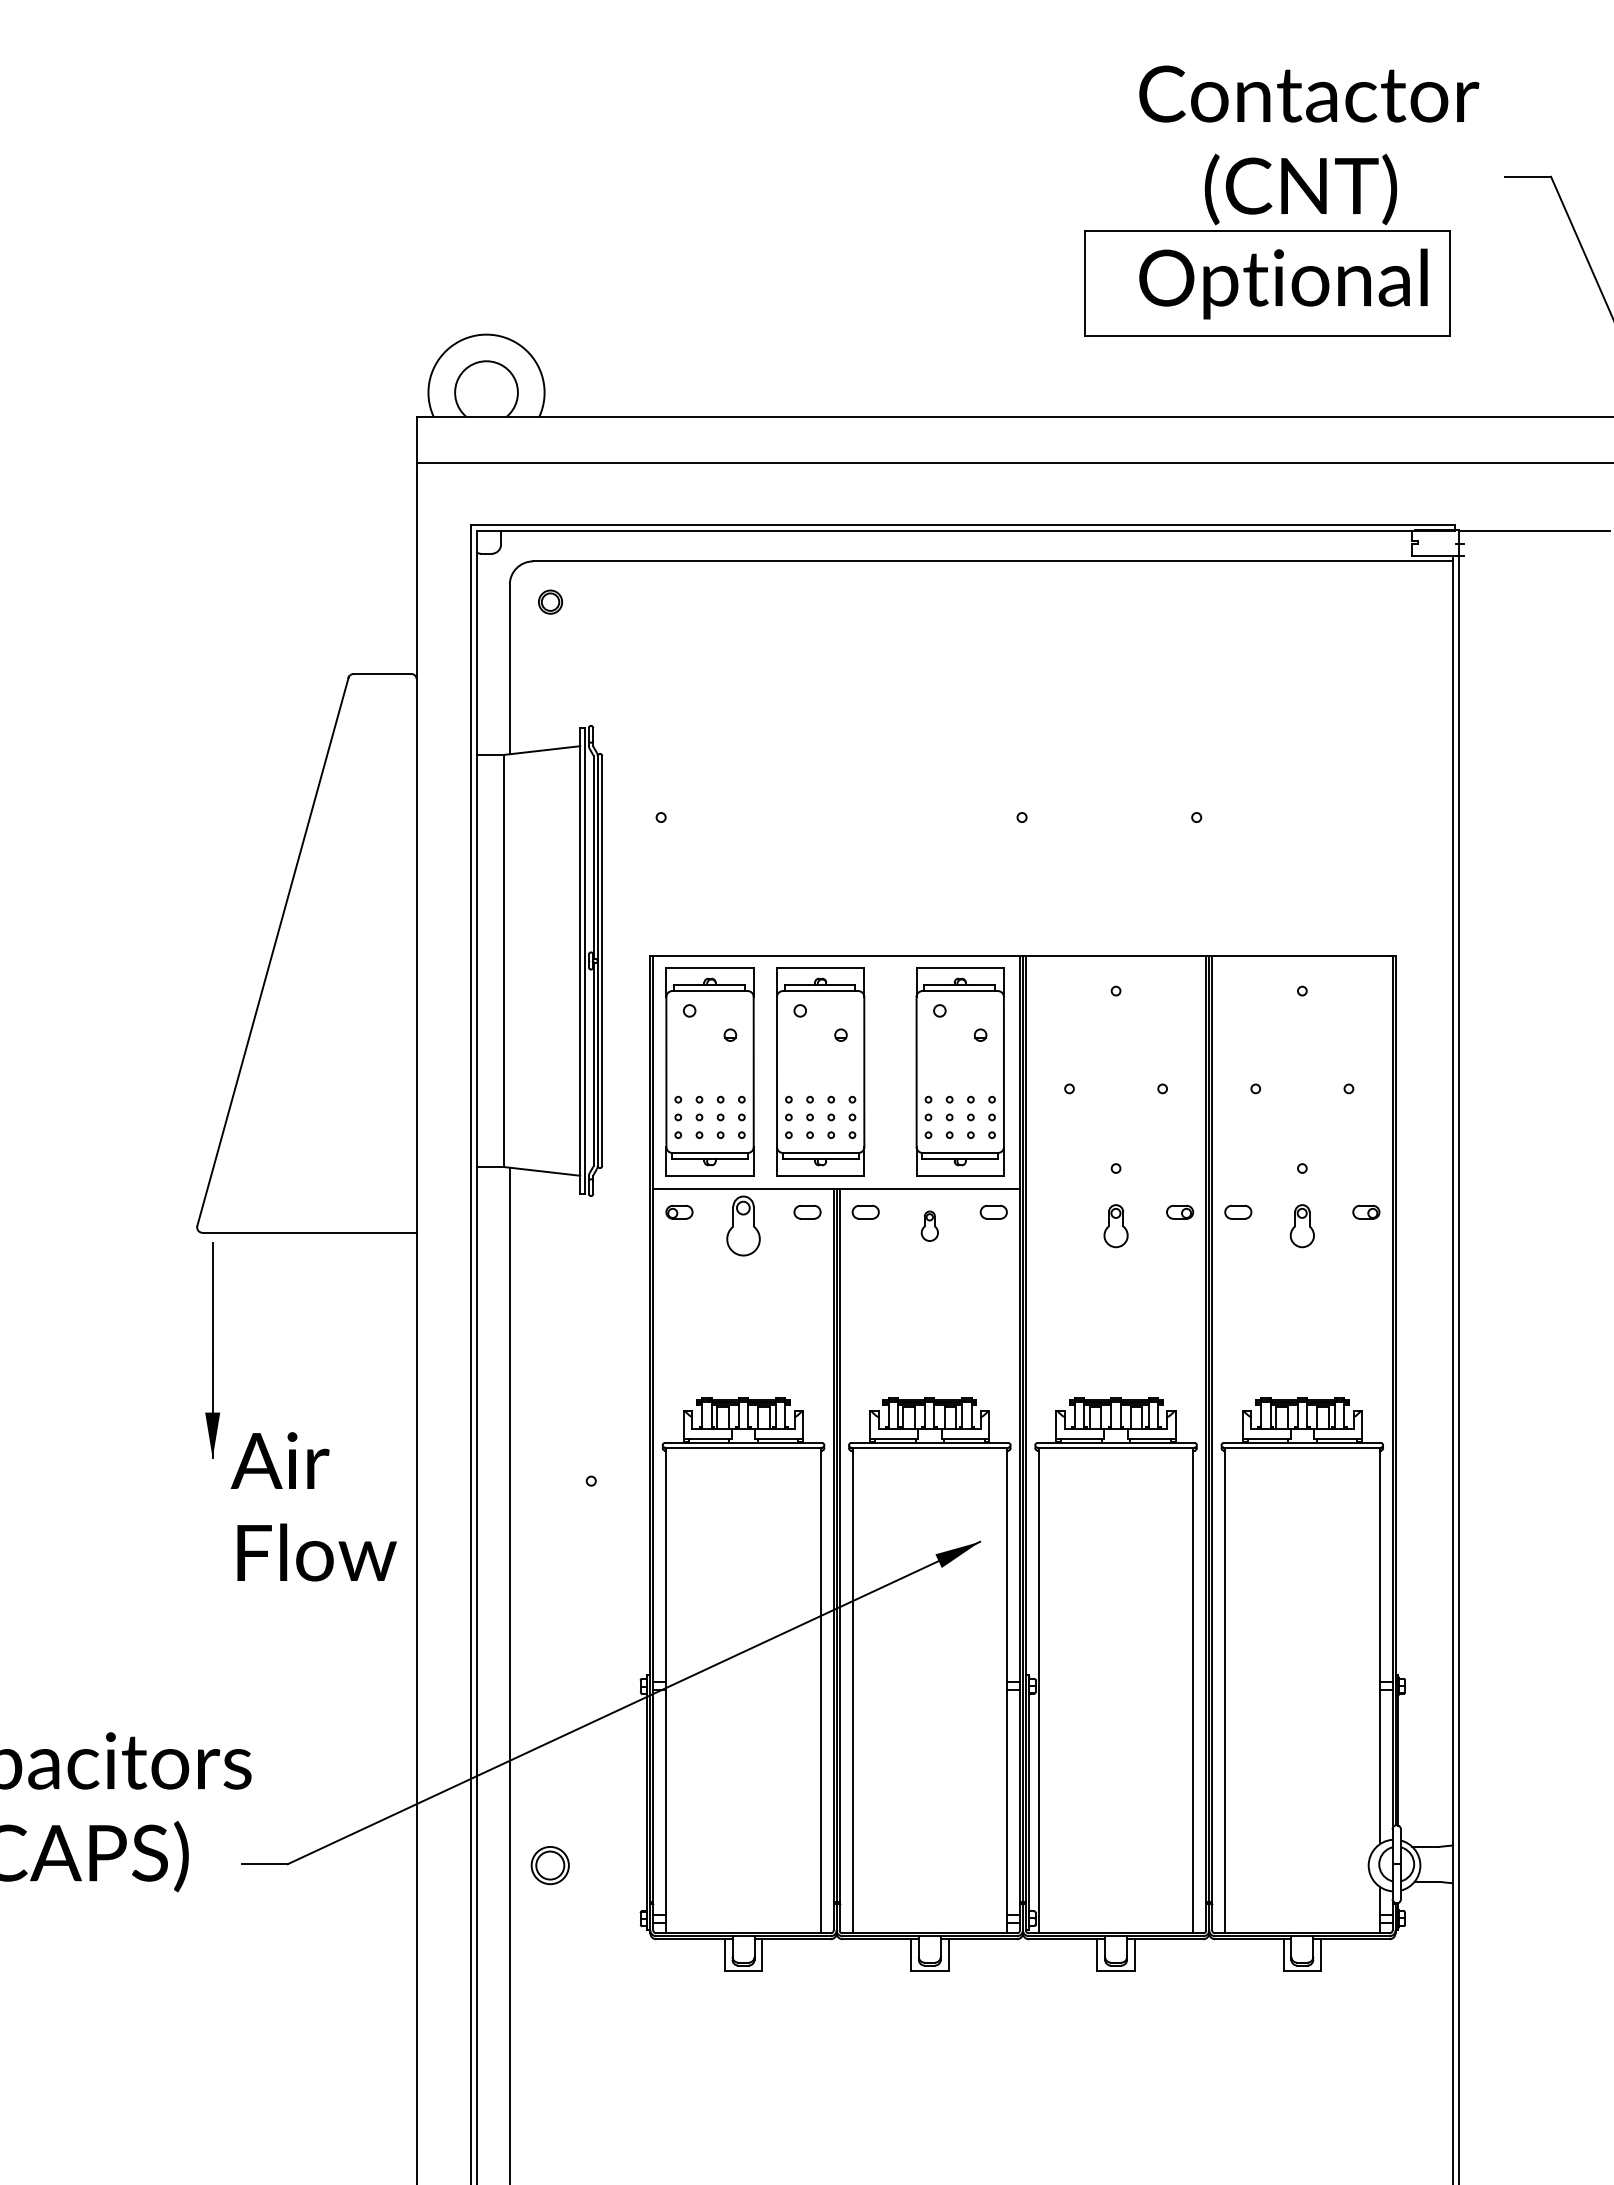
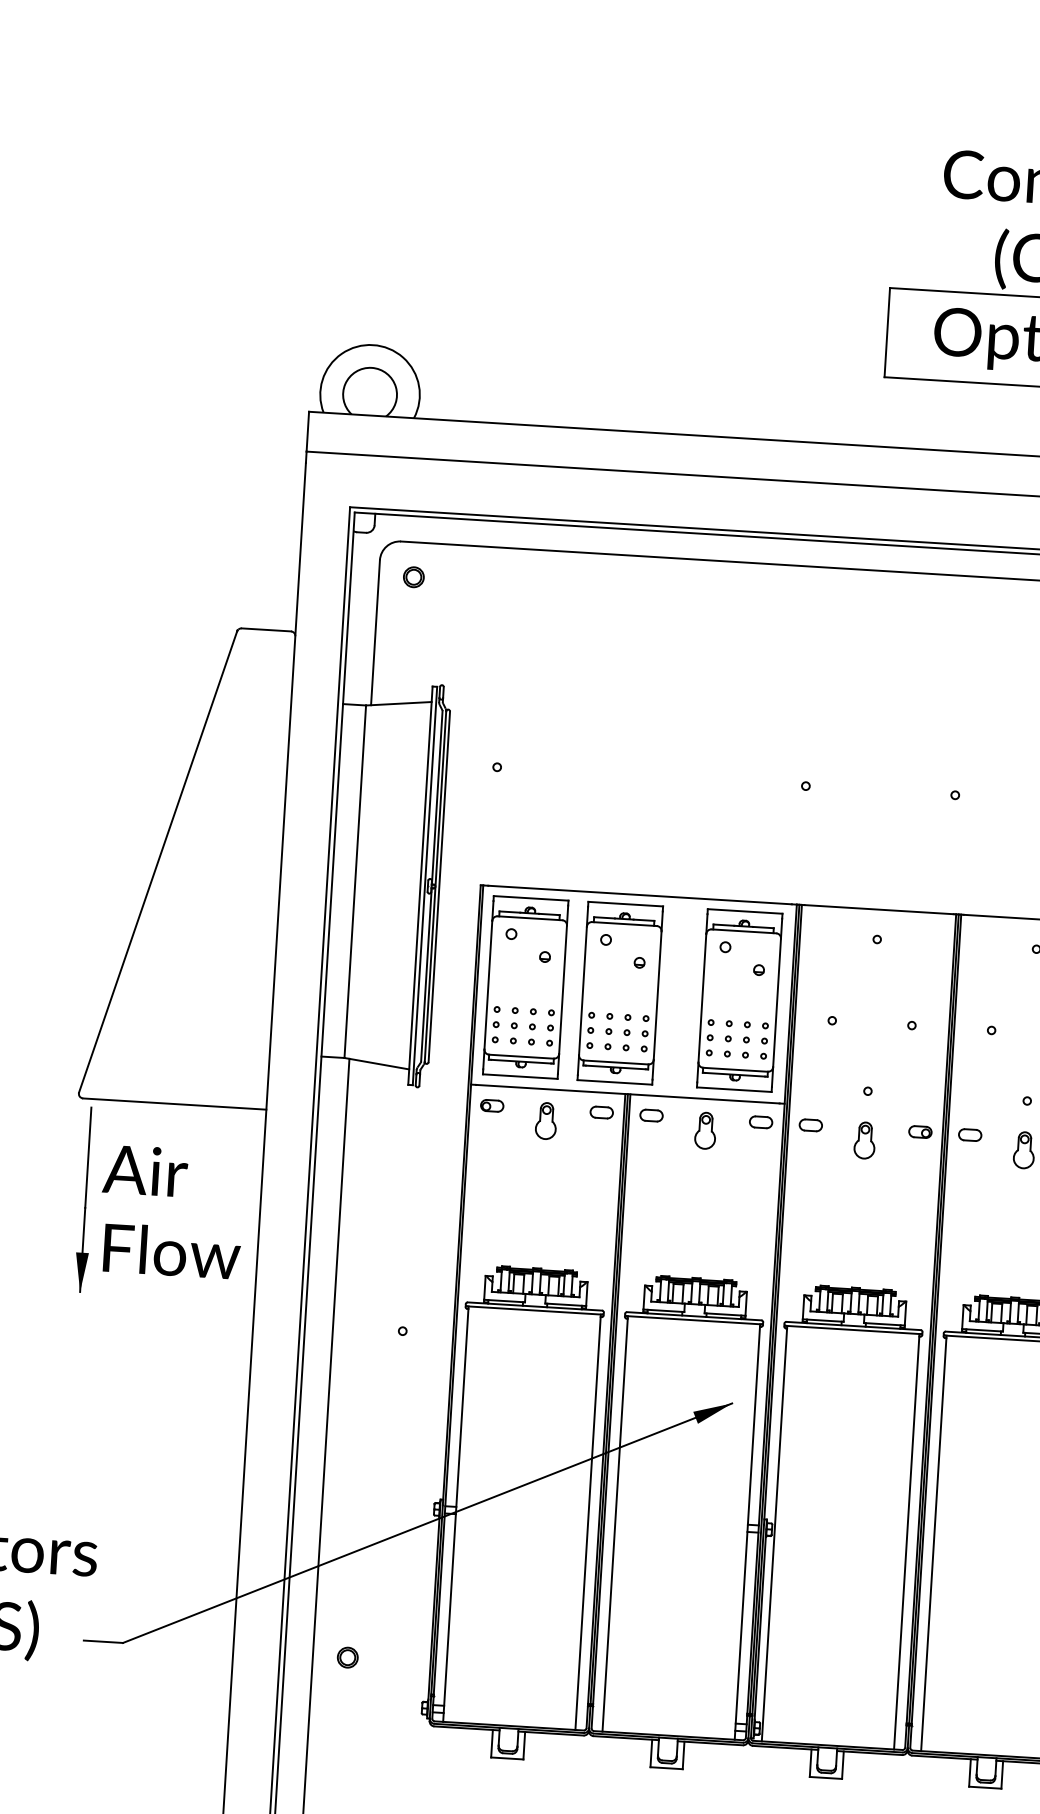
part: (1051, 1212) -> (810, 1125), added
part: (743, 1226) -> (546, 1121), size x0.71
part: (929, 1226) -> (705, 1131), size x1.43
text: (313, 1506) -> (171, 1211), moved
part: (550, 1864) -> (347, 1656), size x0.62

